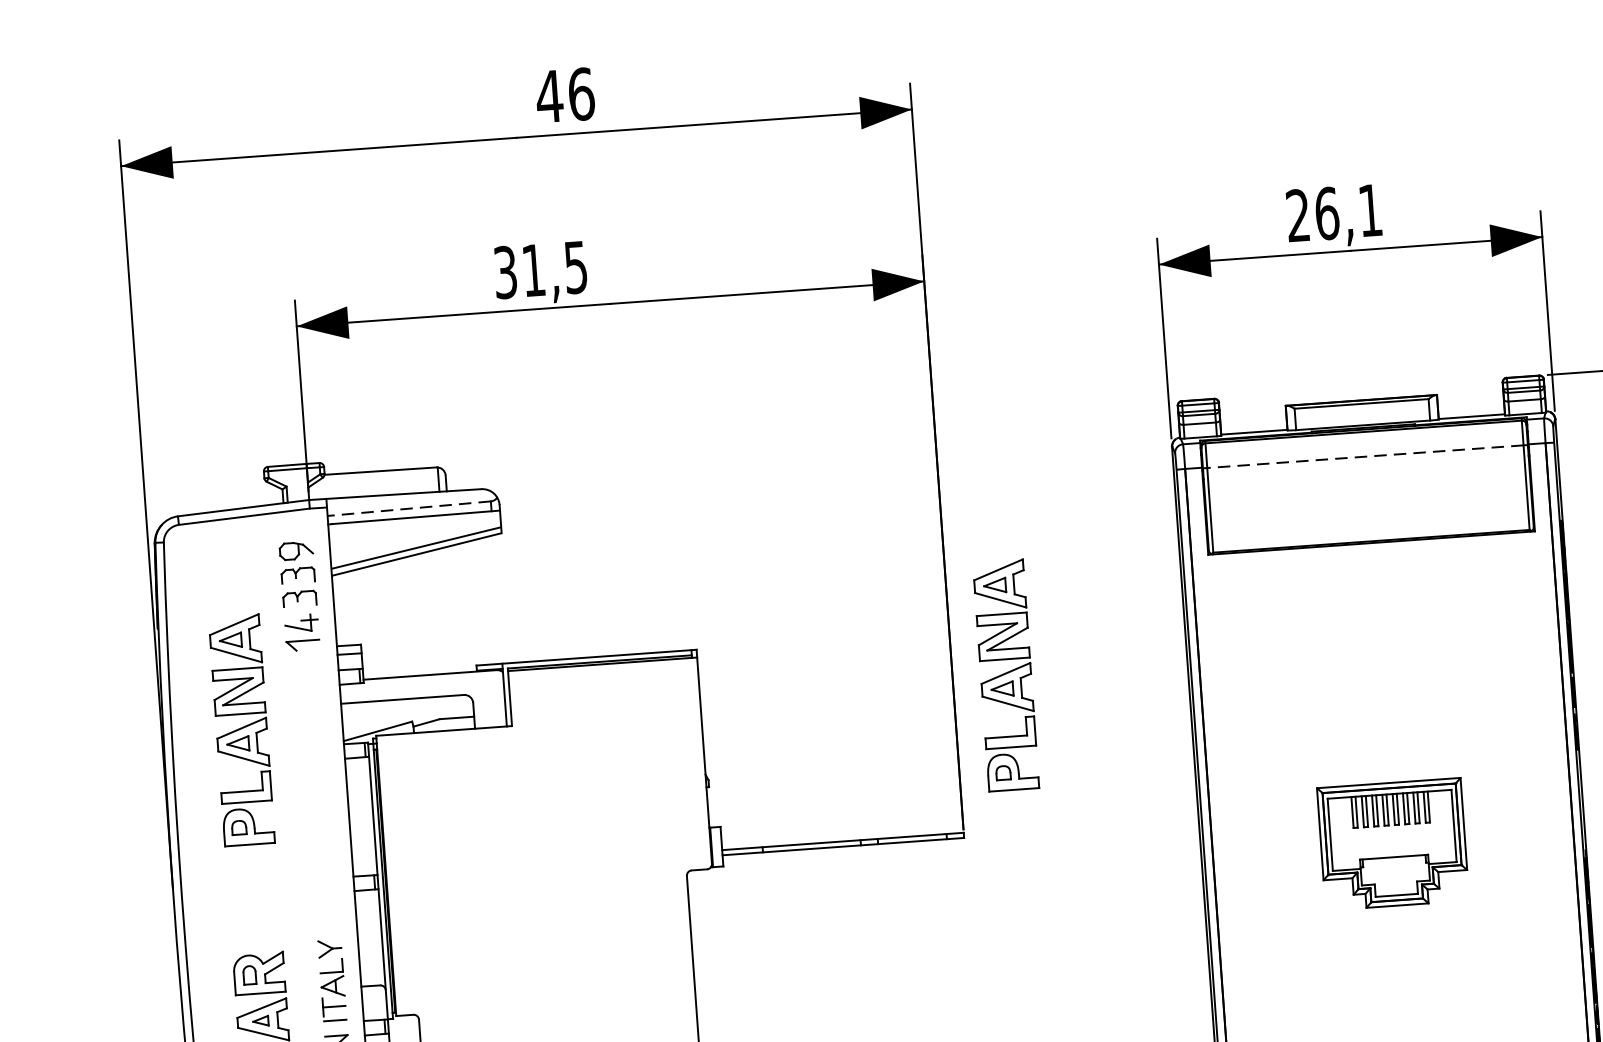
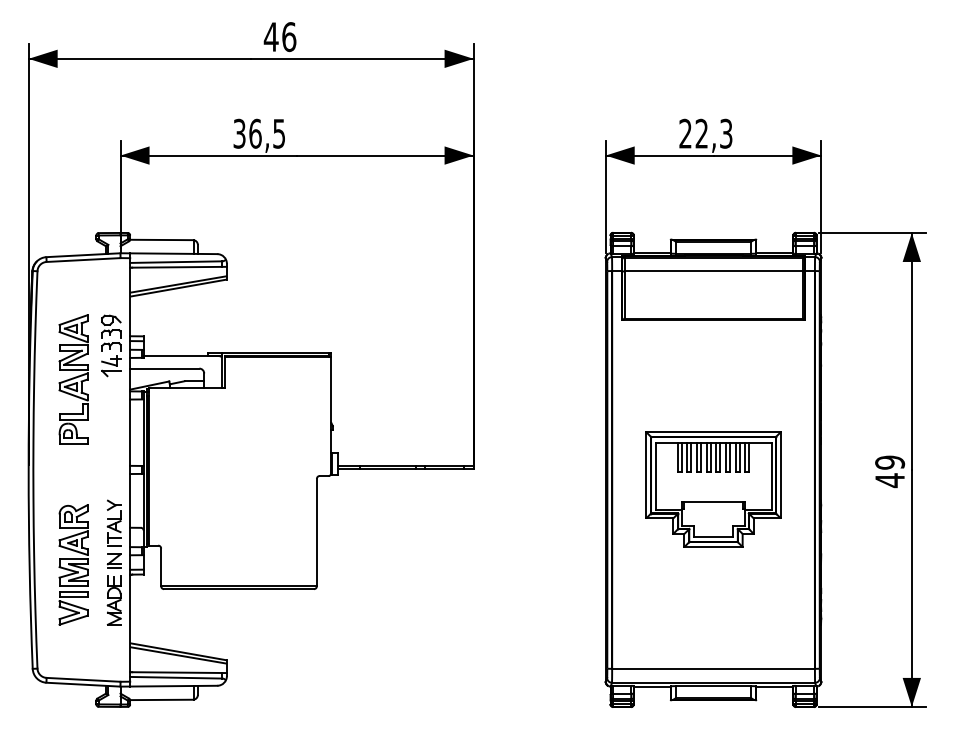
text: (1347, 211) -> (713, 133), 26,1 -> 22,3
text: (533, 269) -> (255, 133), 31,5 -> 36,5
line: (1365, 456) -> (713, 271), dashed -> solid
line: (409, 509) -> (176, 262), dashed -> solid
part: (299, 595) -> (111, 345), moved
part: (1005, 675) -> (503, 379), removed
part: (1393, 844) -> (713, 489), size x1.67

